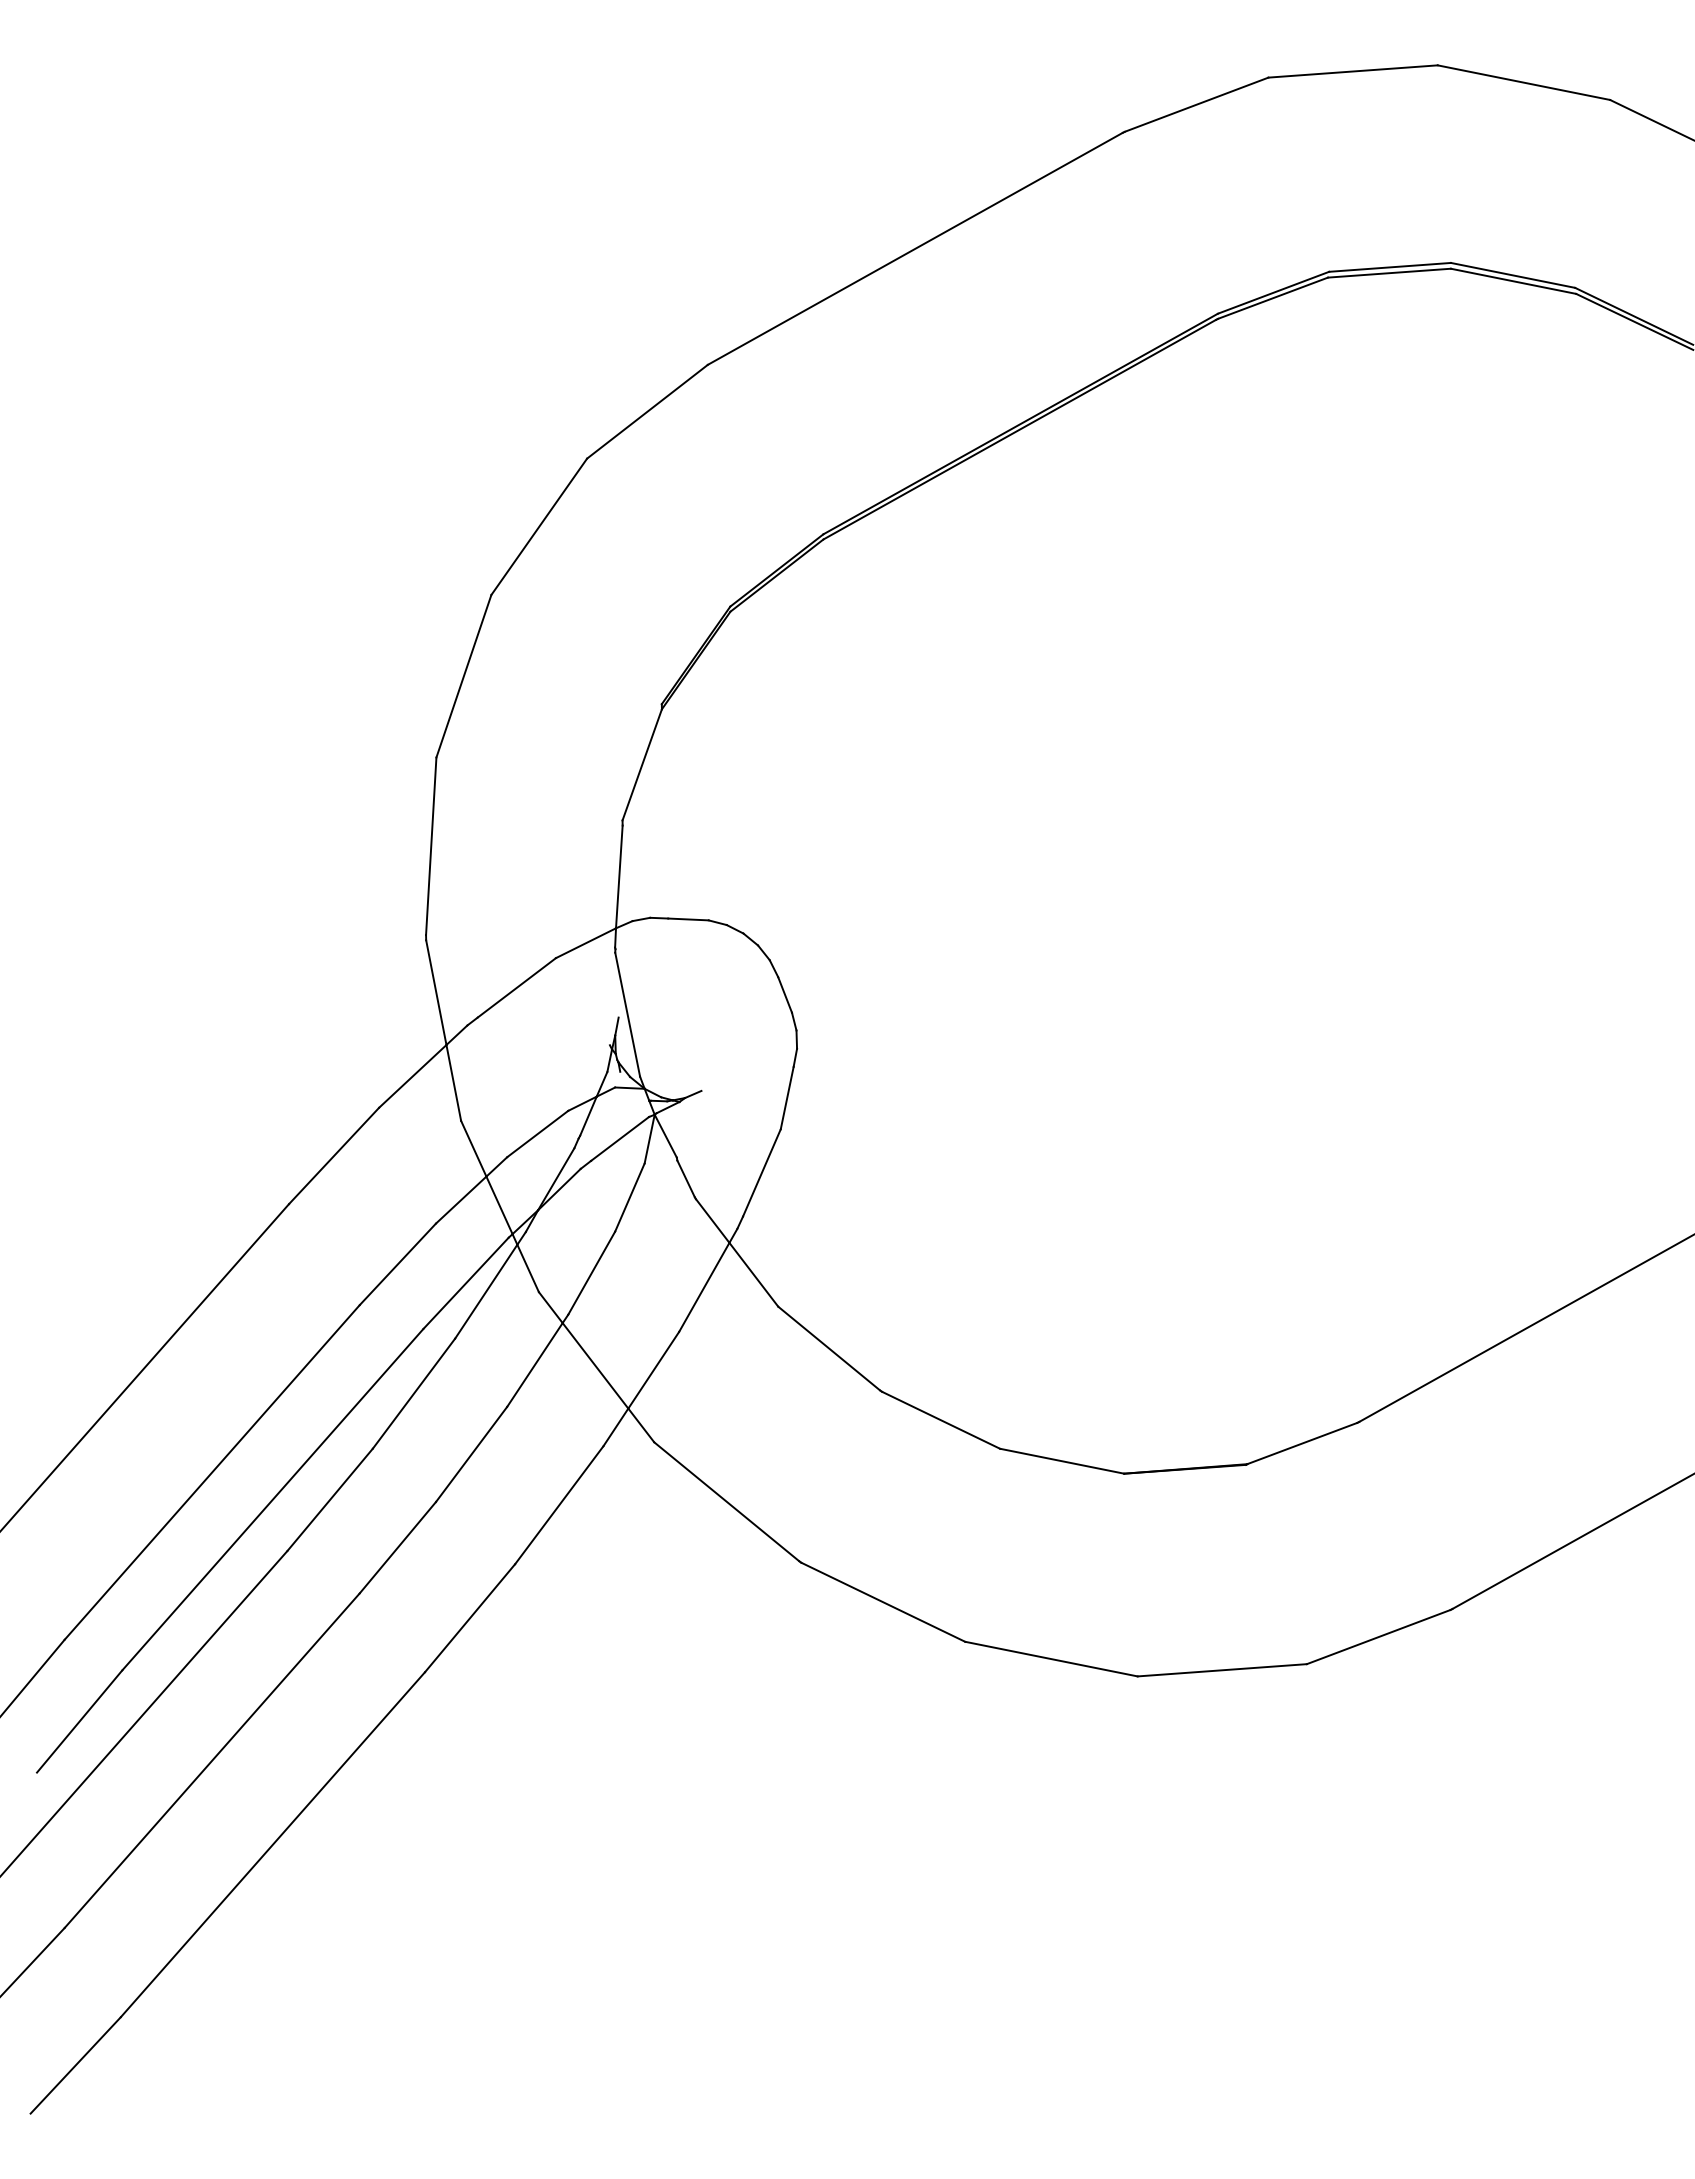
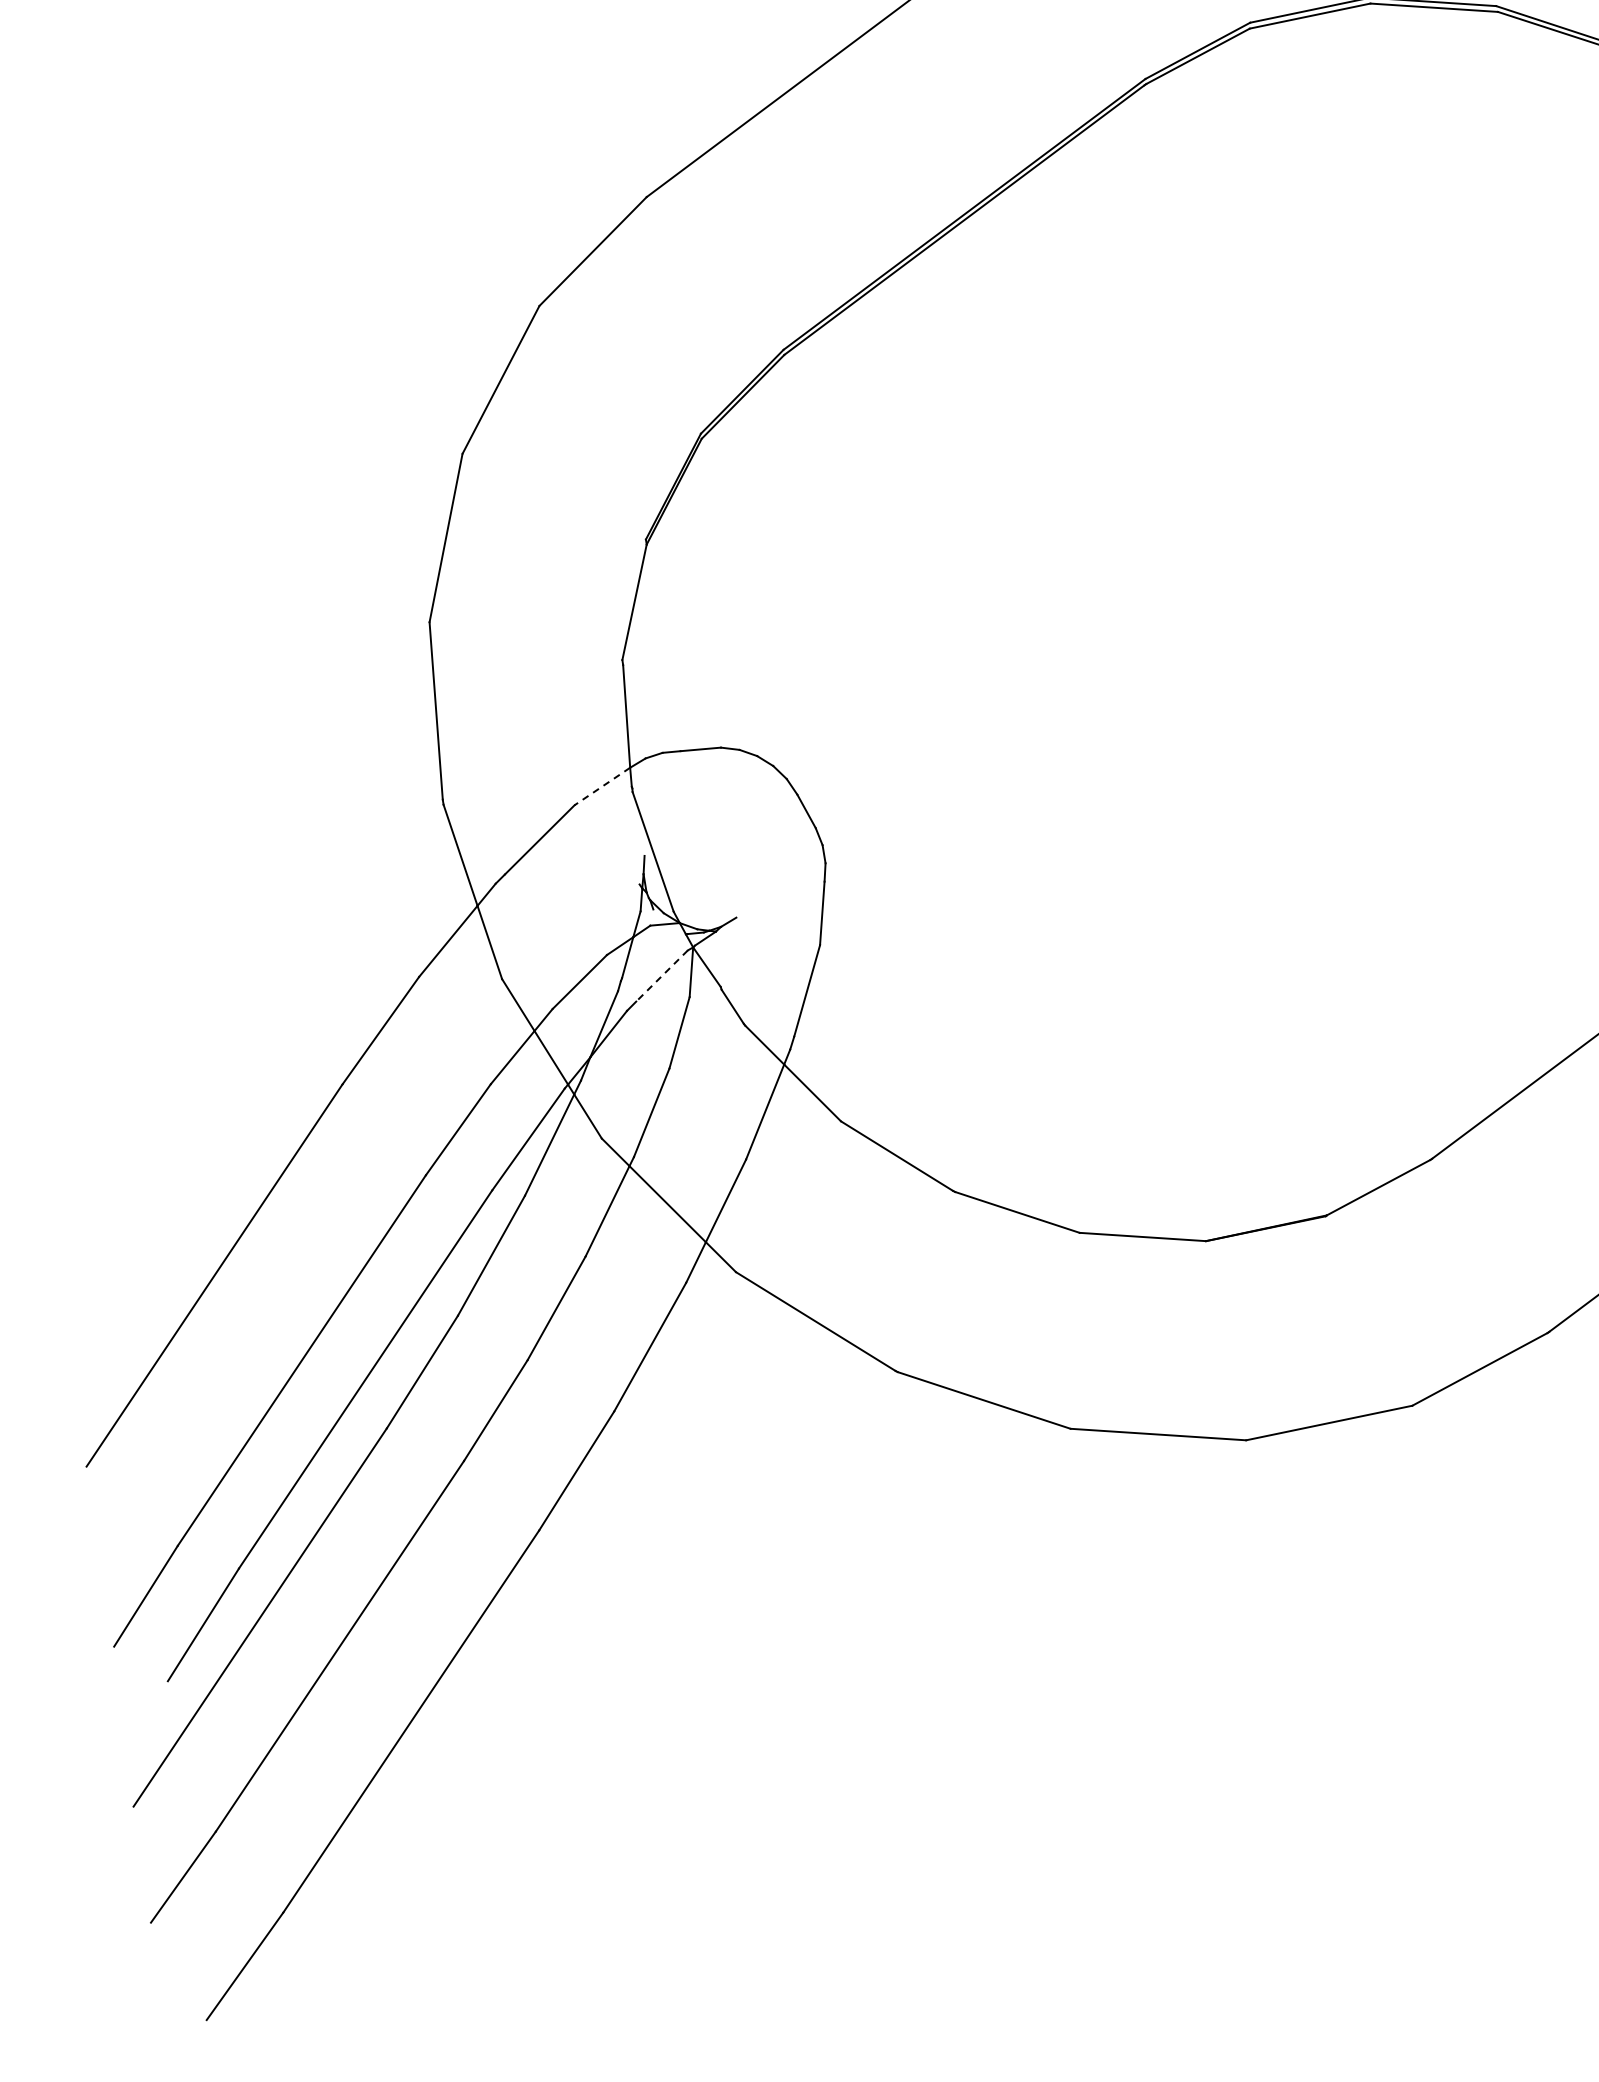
line: (586, 943) -> (602, 786), solid -> dashed
line: (619, 1139) -> (661, 976), solid -> dashed

